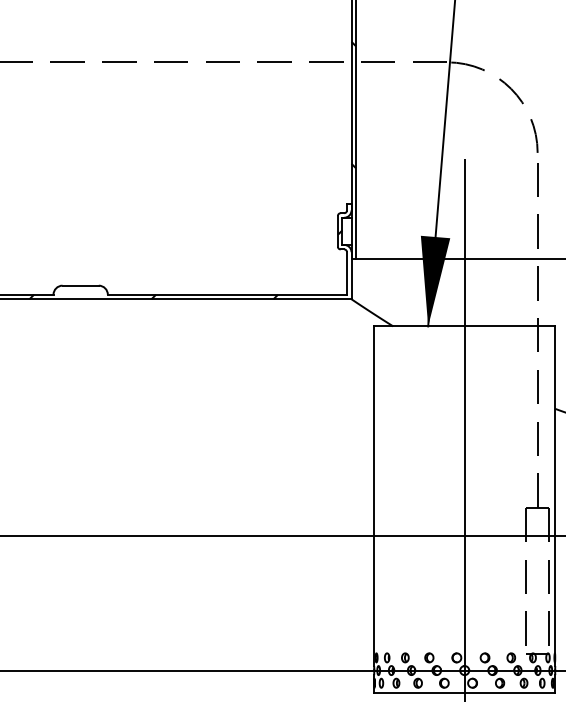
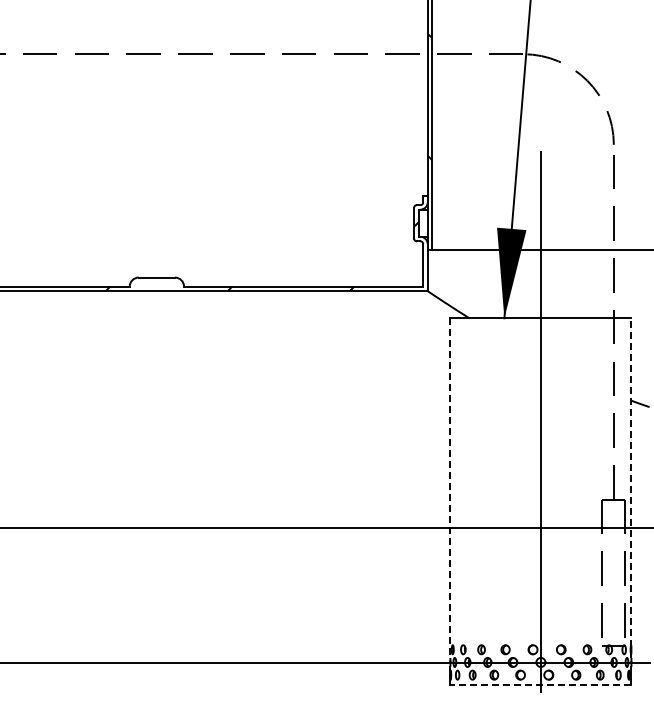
line: (374, 496) -> (450, 488), solid -> dashed
line: (555, 496) -> (631, 488), solid -> dashed
line: (464, 693) -> (540, 685), solid -> dashed

